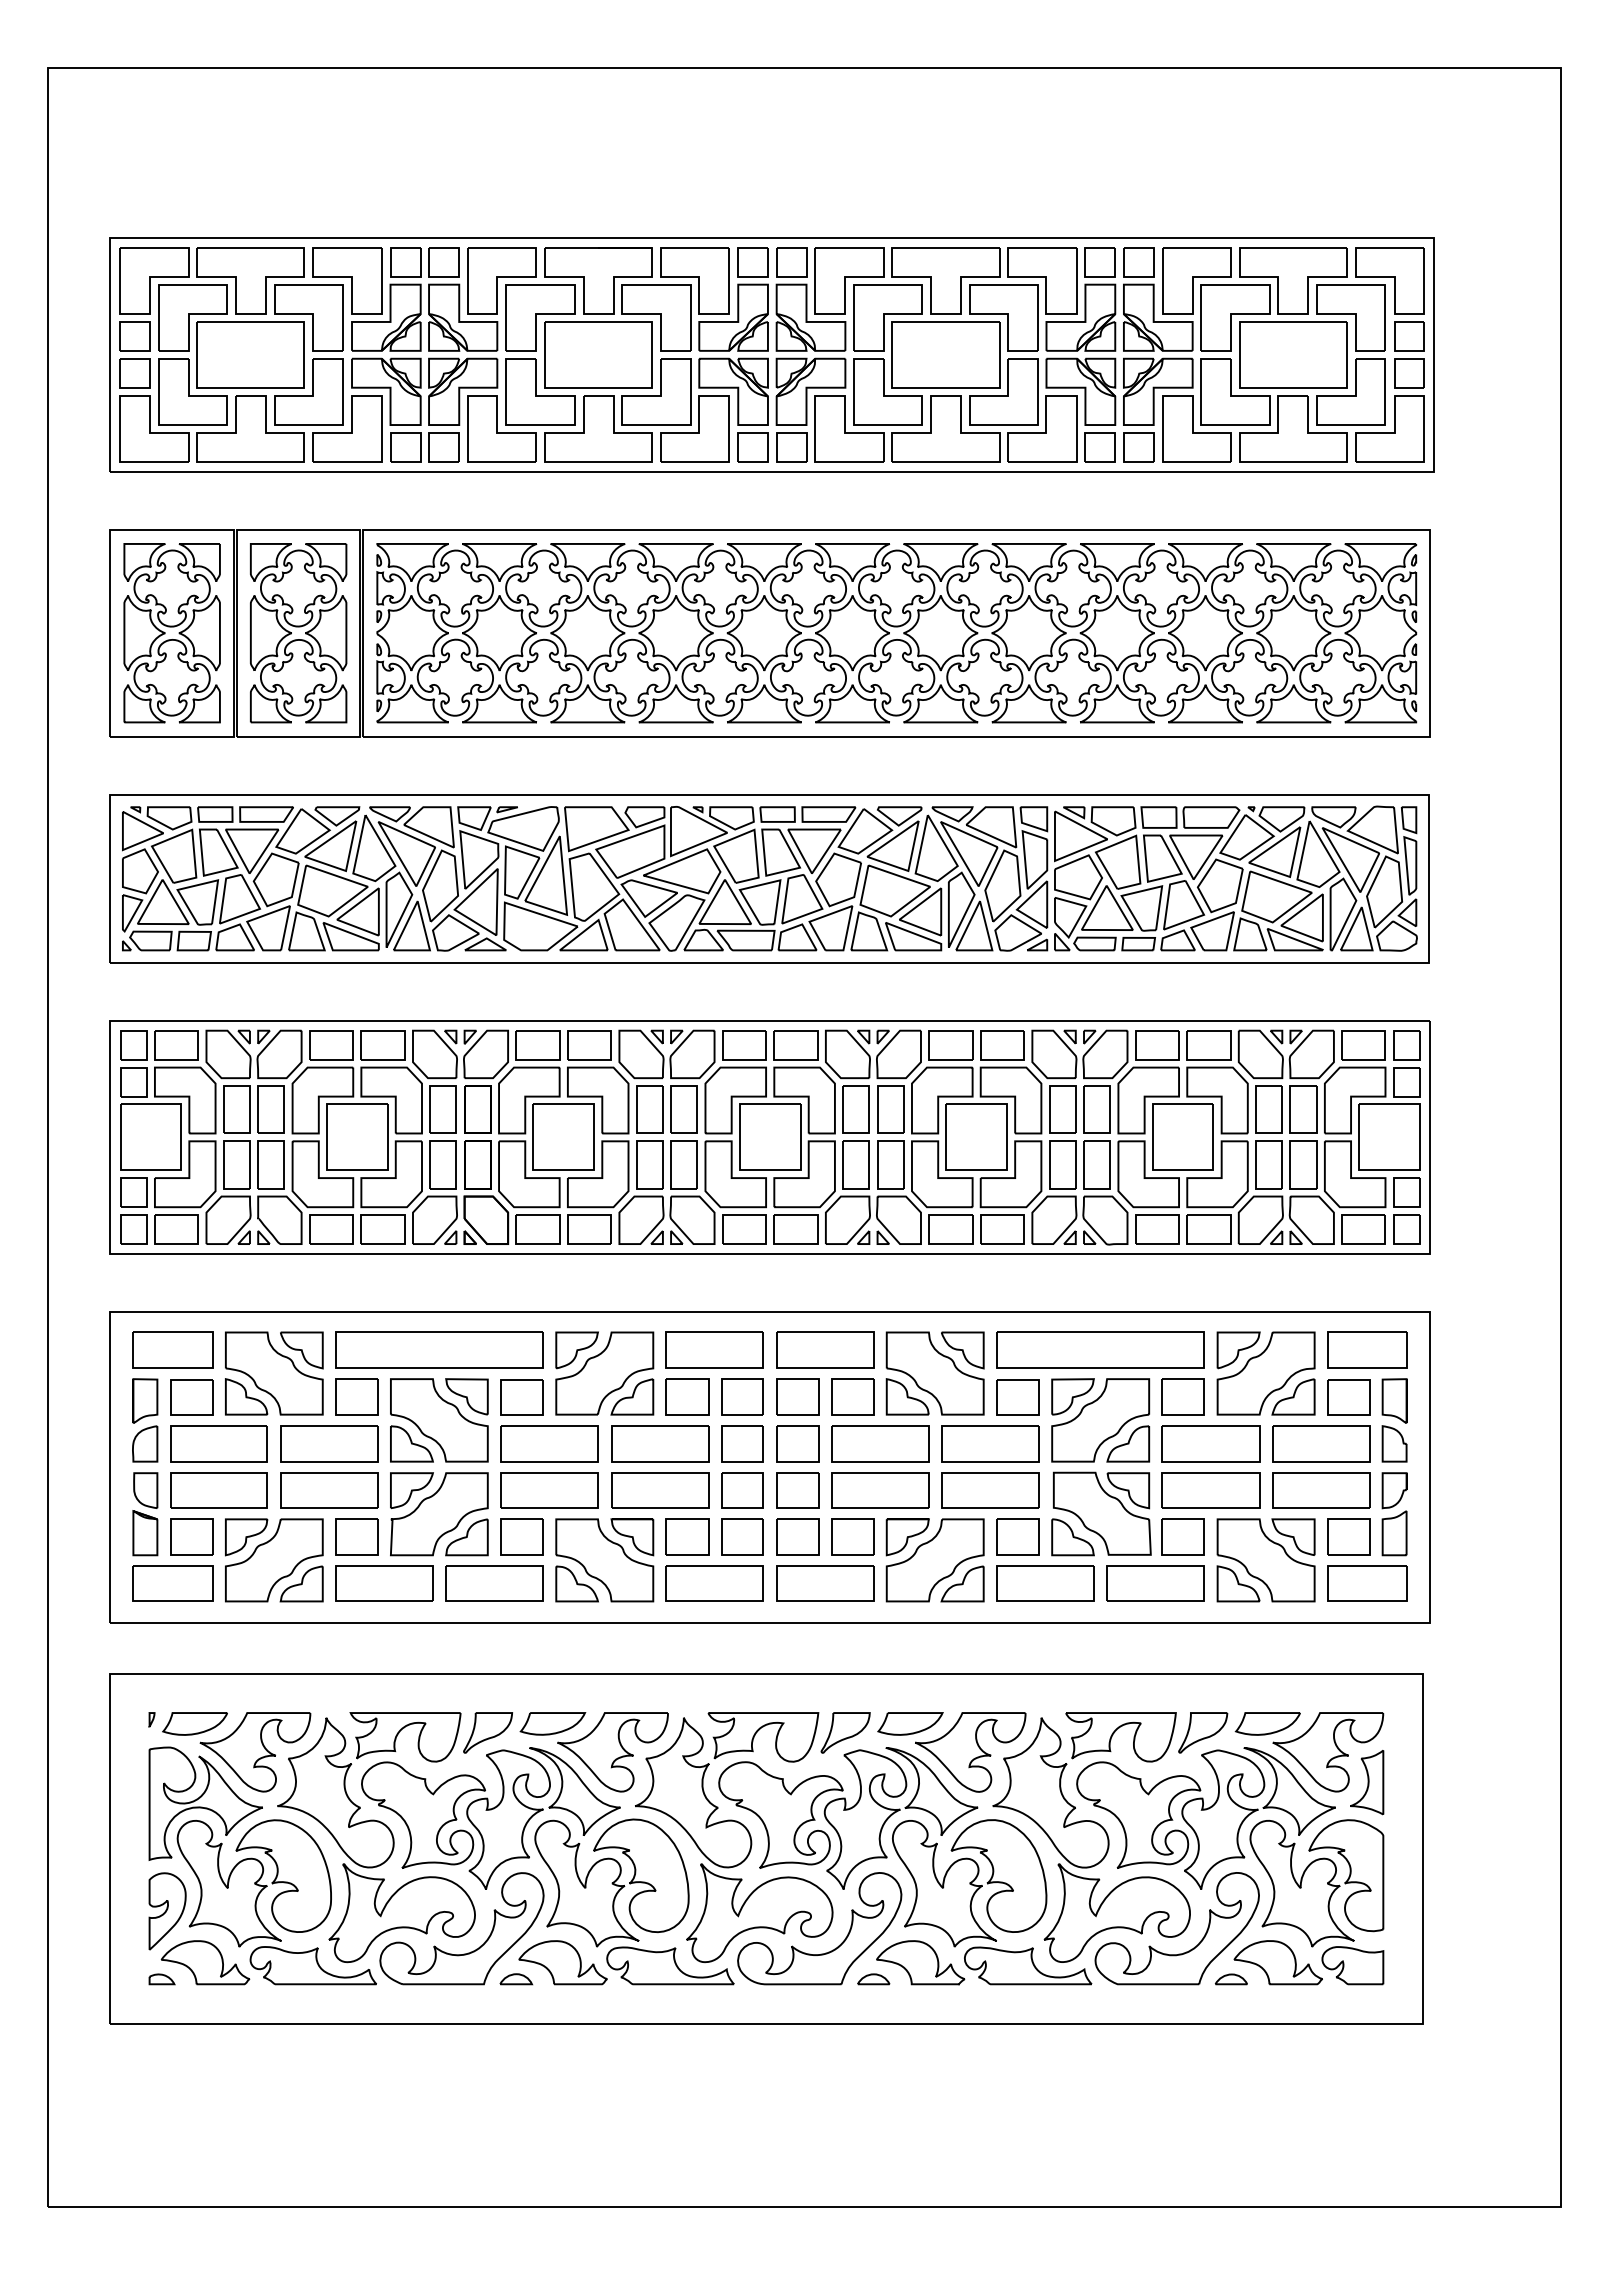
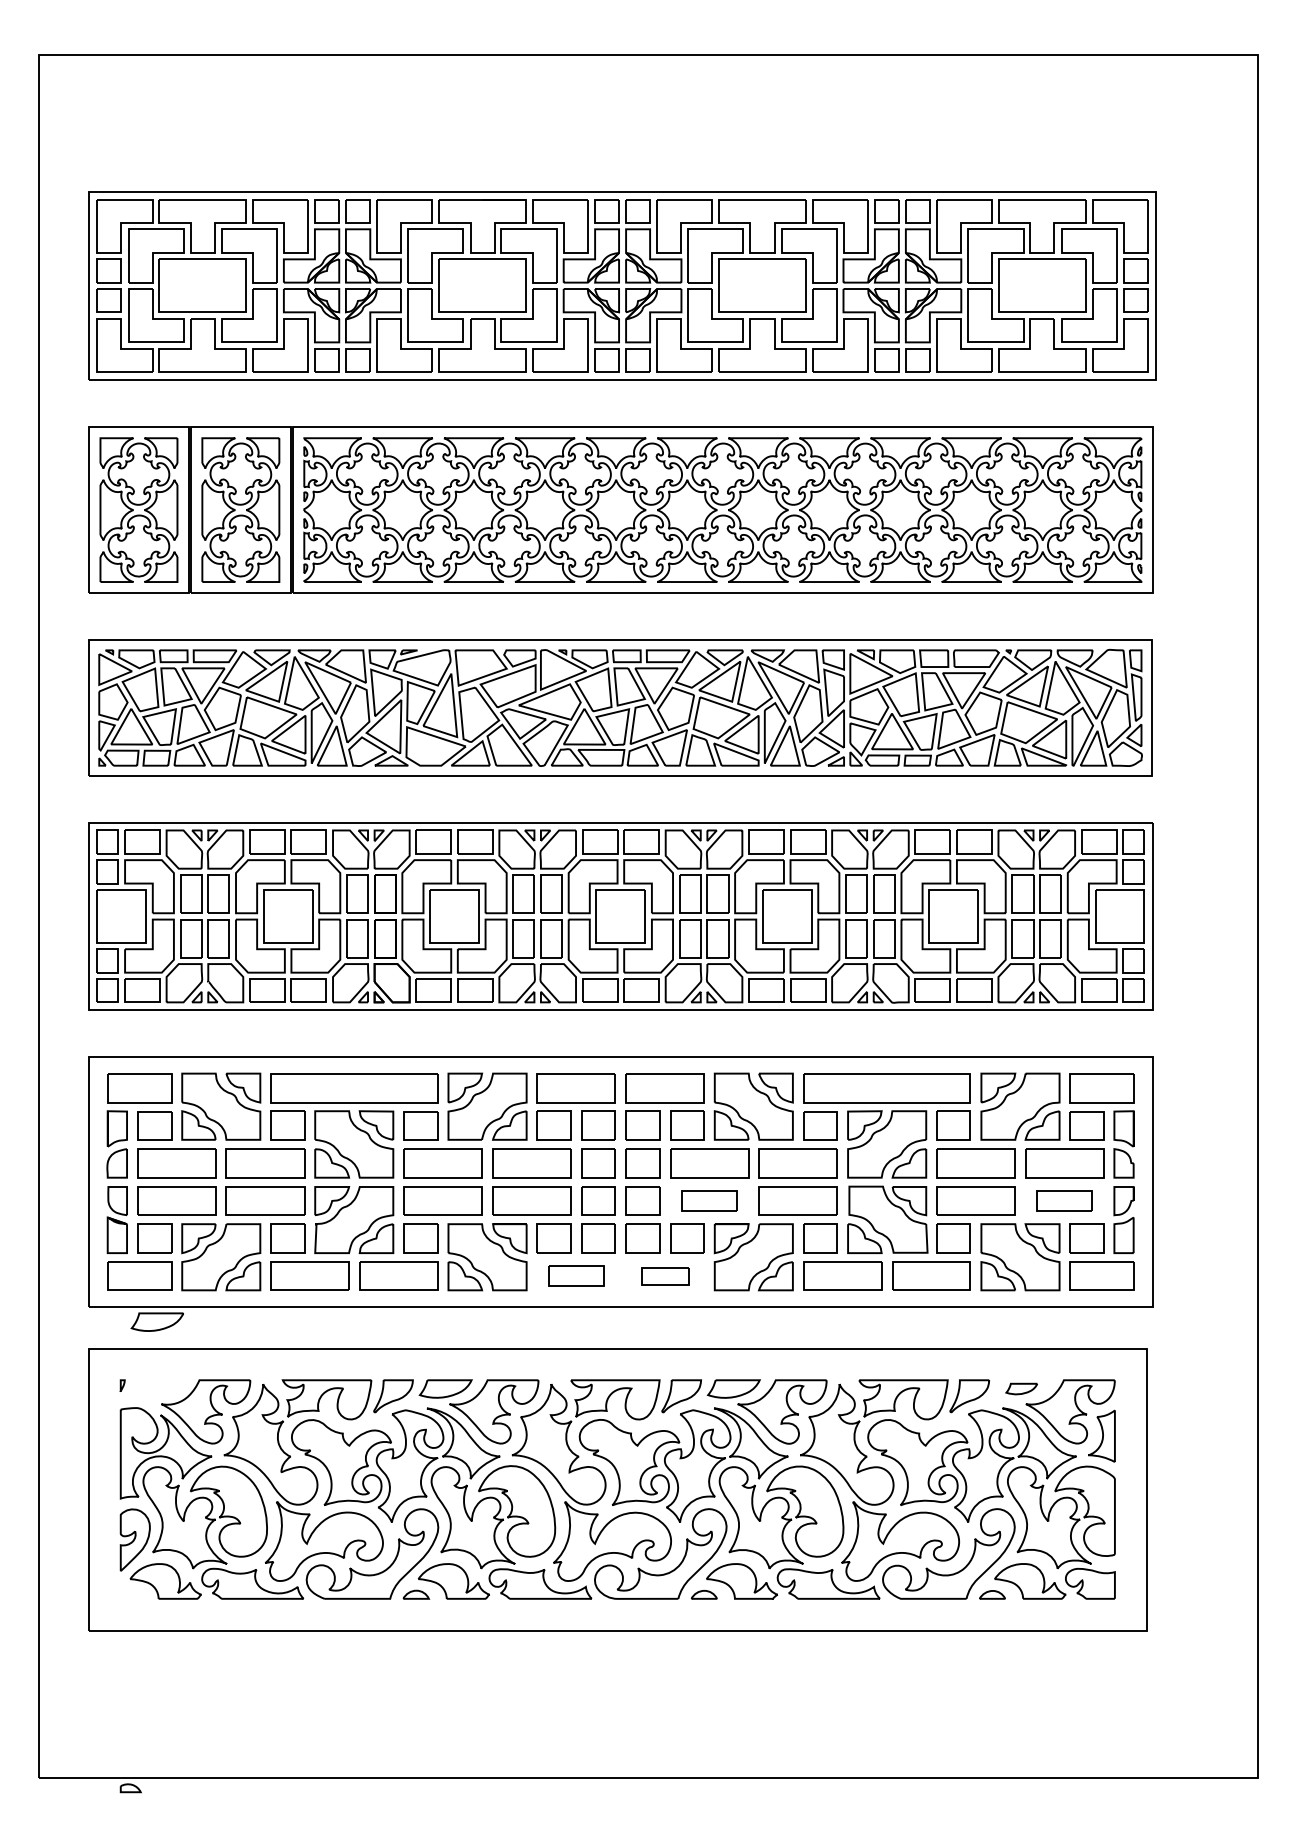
part: (880, 1490) -> (709, 1200), size x0.7
part: (1321, 1490) -> (1065, 1200), size x0.7
part: (714, 1583) -> (575, 1275), size x0.7
part: (825, 1583) -> (665, 1275), size x0.6
part: (194, 1723) -> (156, 1321), moved
part: (1267, 1723) -> (1021, 1388), size x0.6
part: (161, 1979) -> (130, 1788), moved

